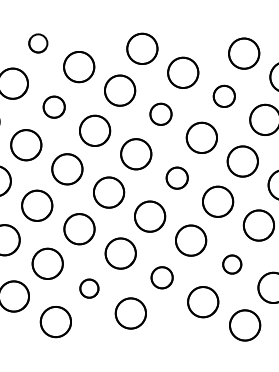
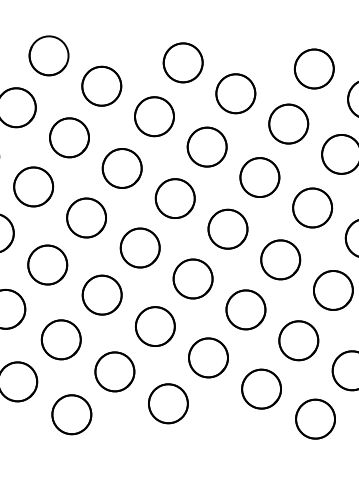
circle: (38, 43) -> (49, 55), size x1.67
circle: (224, 96) -> (289, 124), size x1.43
circle: (54, 107) -> (69, 138), size x1.43
part: (160, 114) -> (206, 147), size x1.43
circle: (177, 178) -> (228, 229), size x1.43
circle: (232, 264) -> (299, 340), size x1.67
circle: (162, 277) -> (209, 357), size x1.43
circle: (89, 288) -> (115, 371), size x1.67

